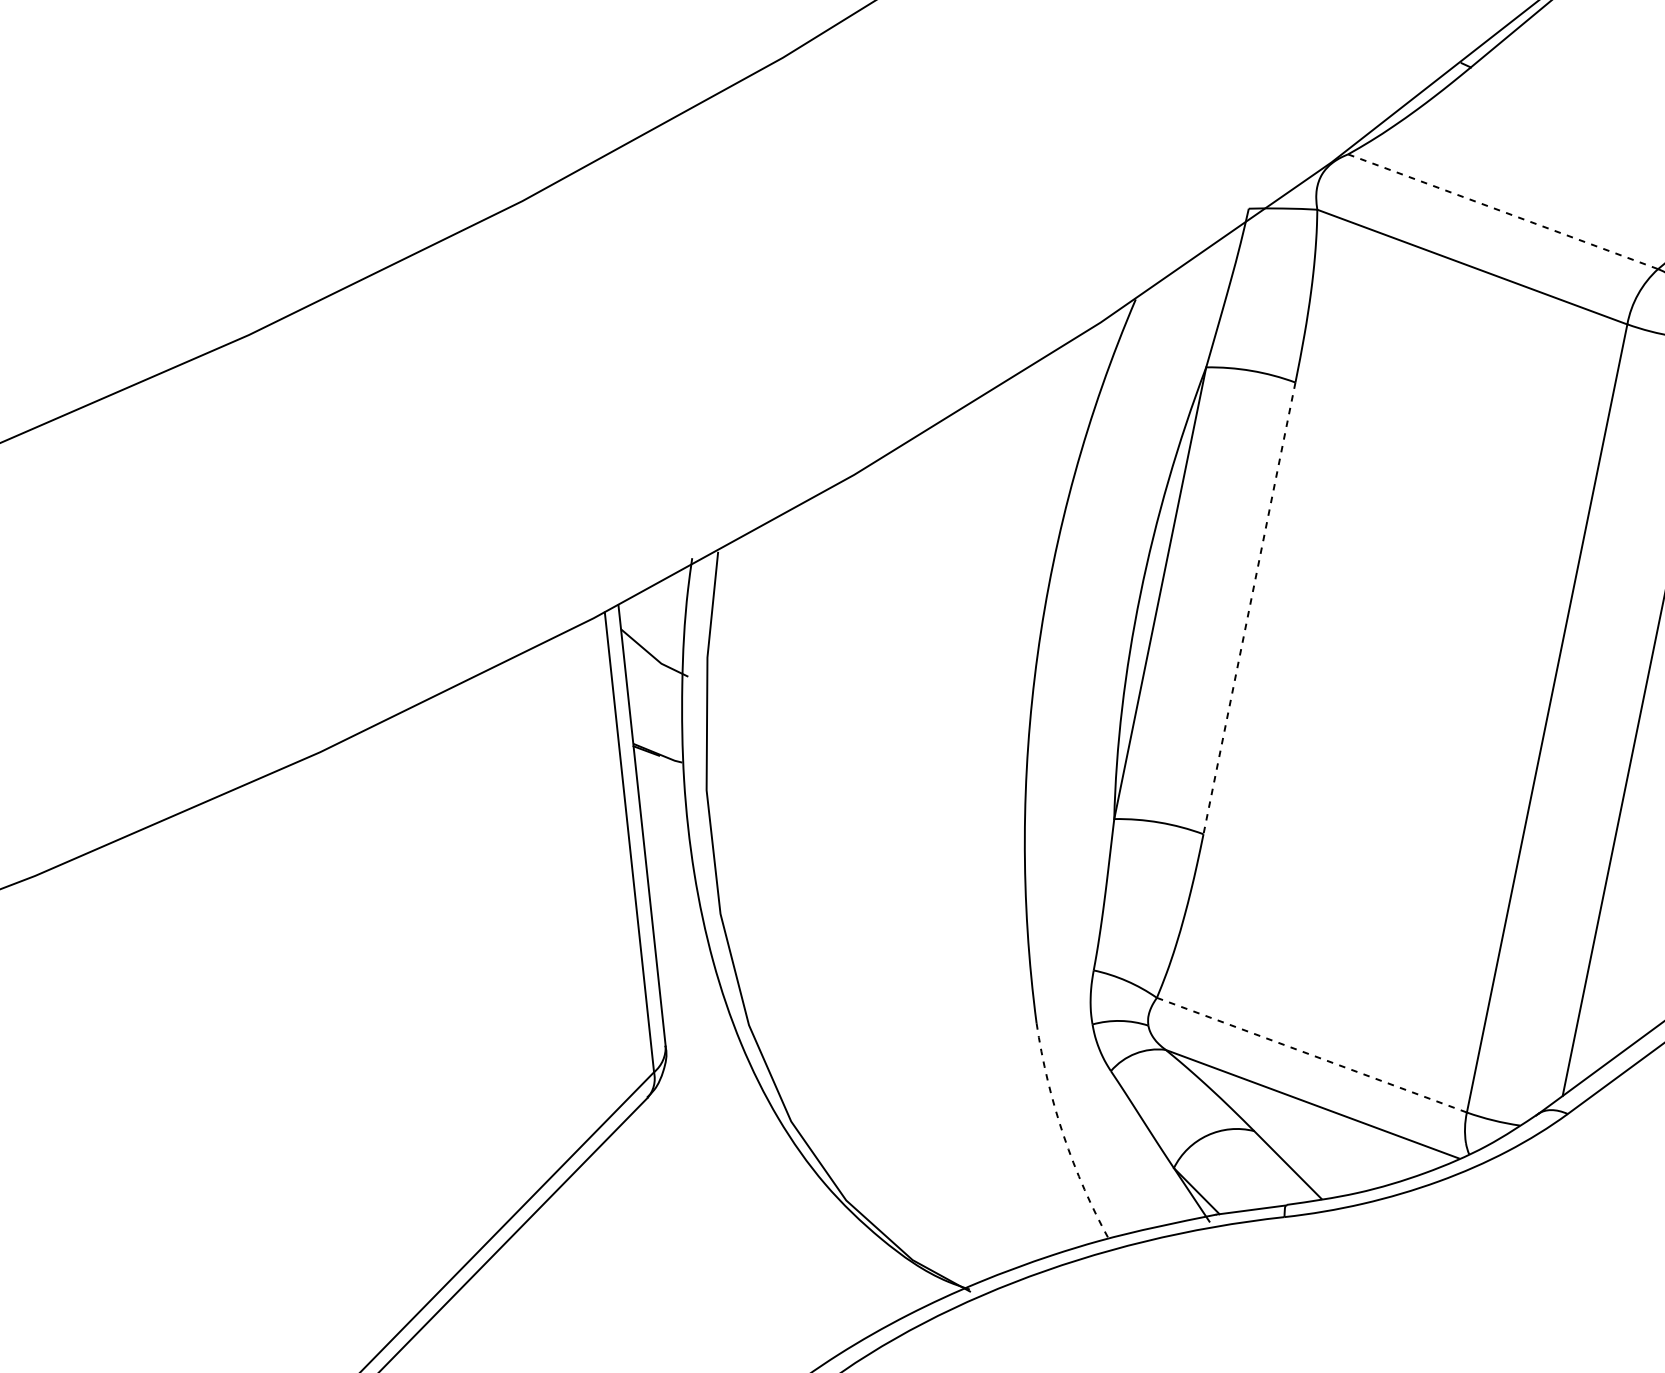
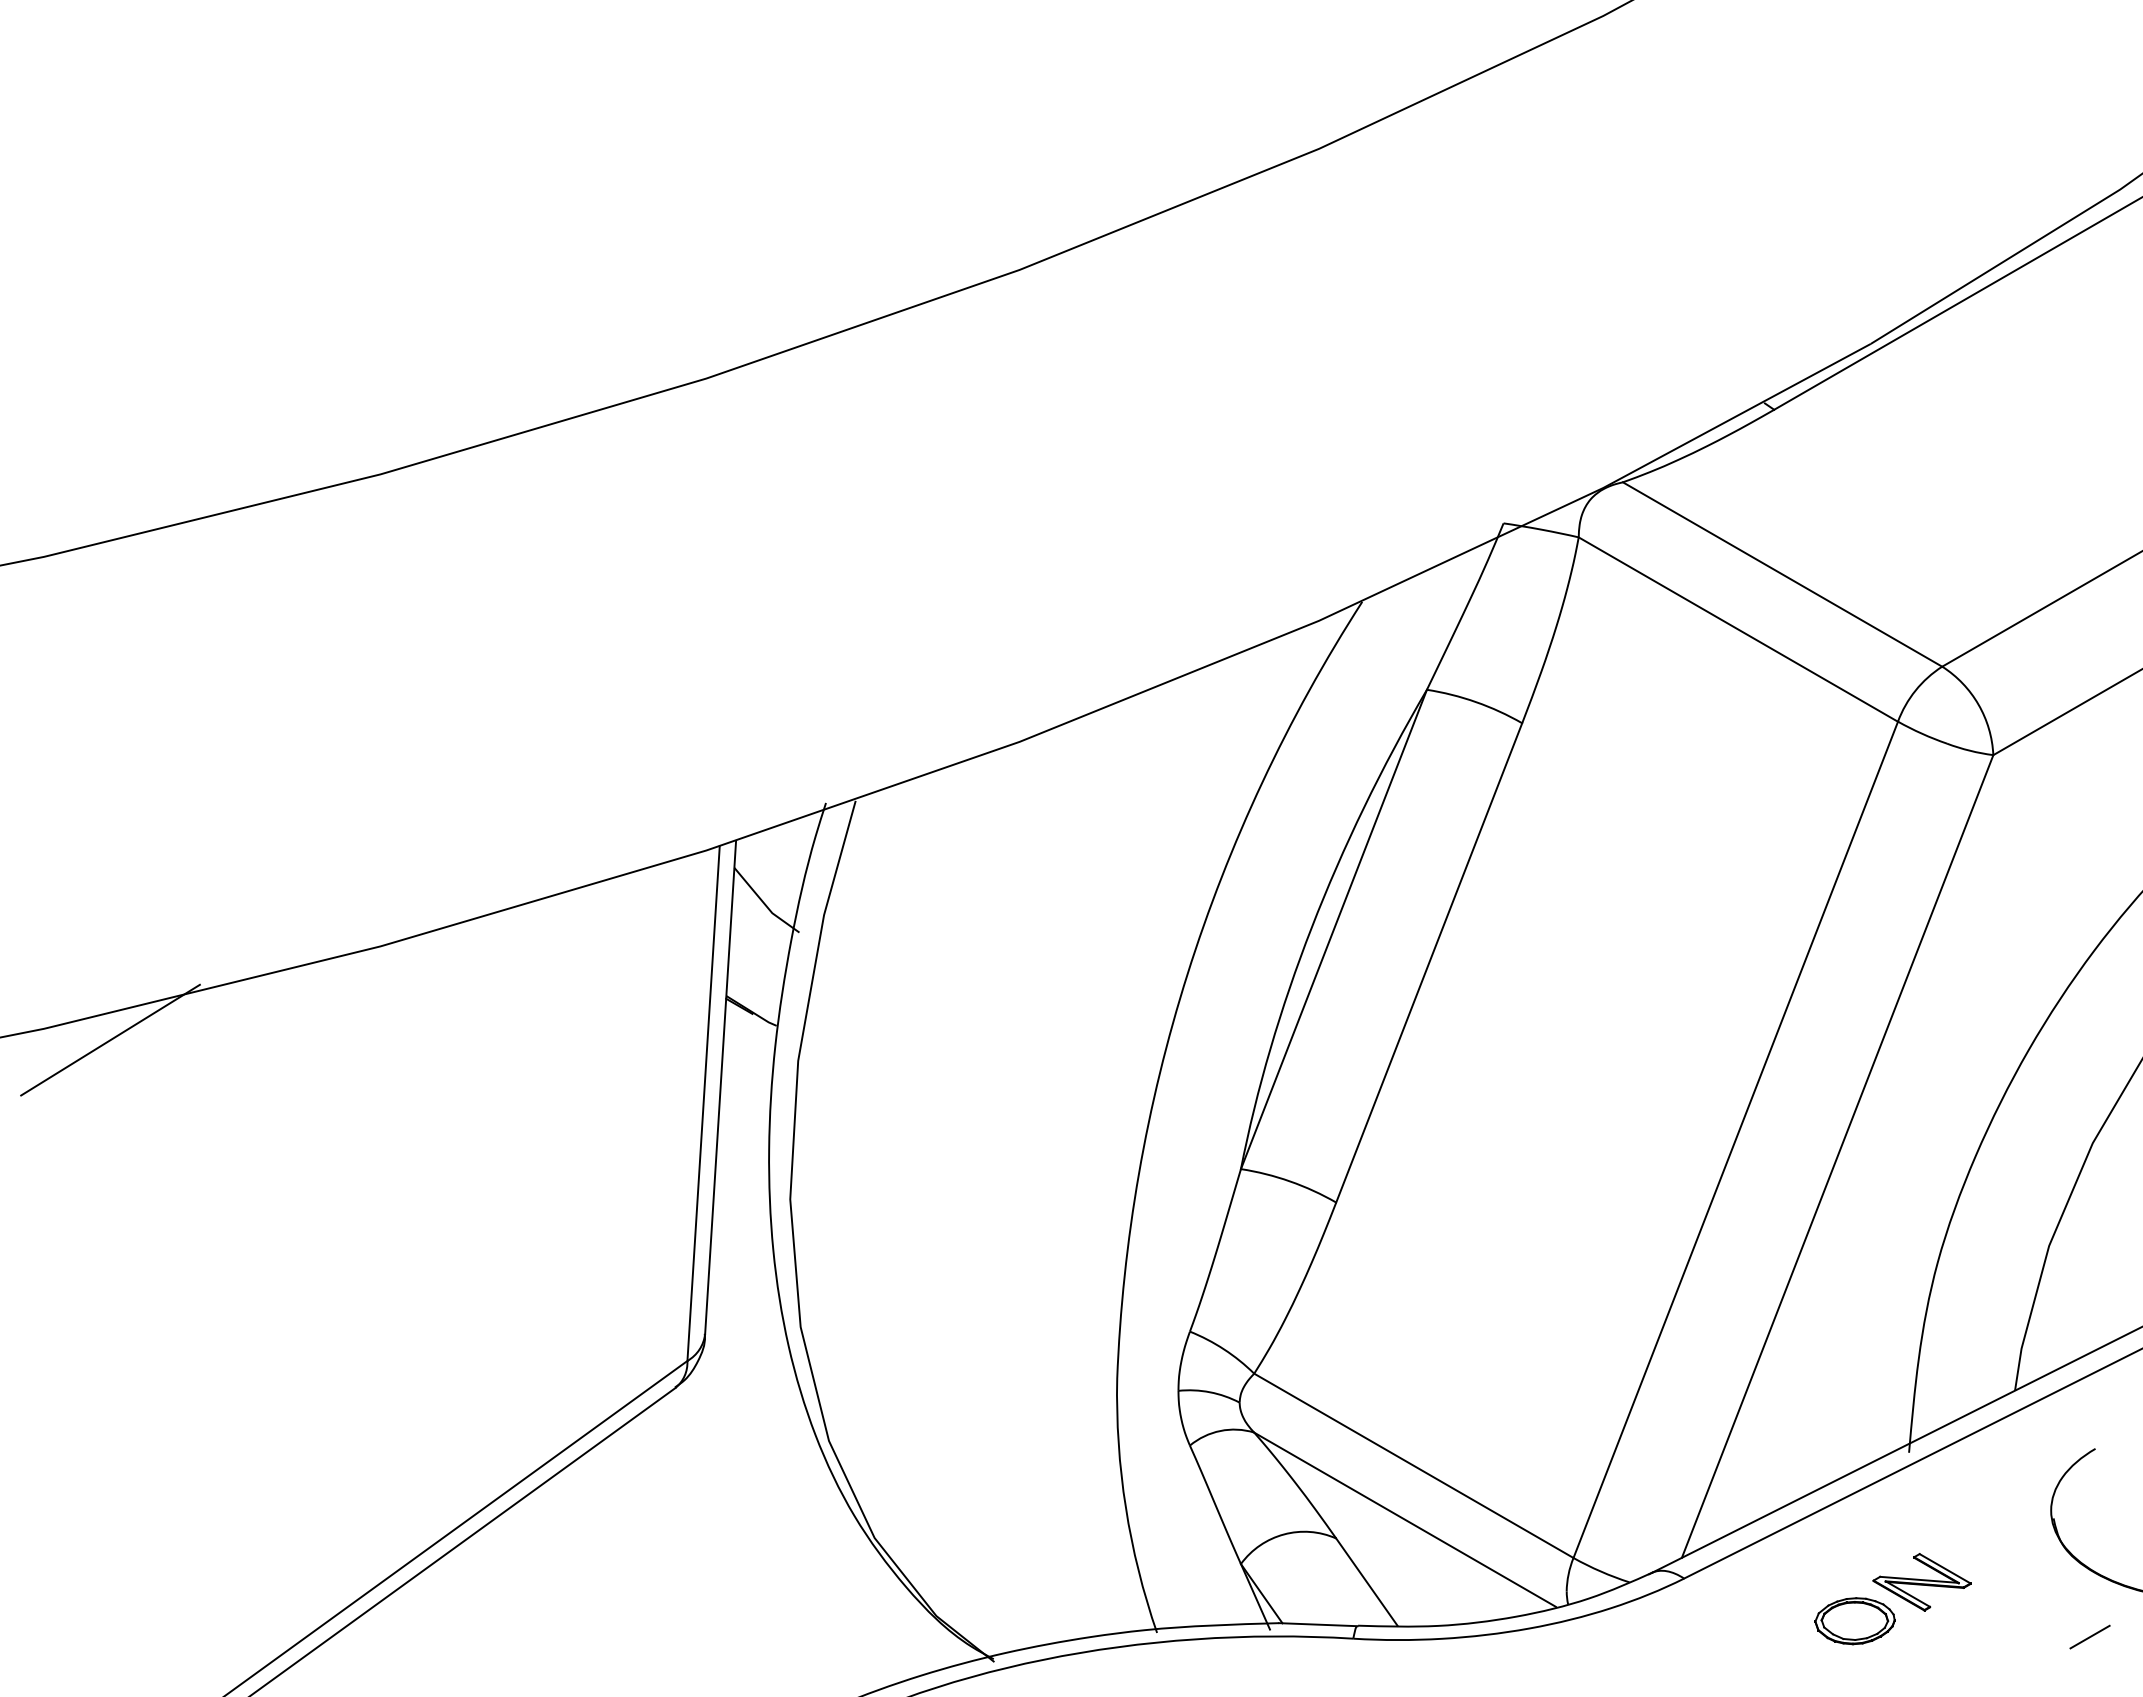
line: (1503, 211) -> (1783, 574), dashed -> solid
line: (1249, 608) -> (1429, 963), dashed -> solid
line: (95, 875) -> (110, 1039), added
line: (1312, 1055) -> (1414, 1466), dashed -> solid
arc: (1063, 1135) -> (1125, 1507), dashed -> solid

